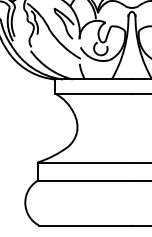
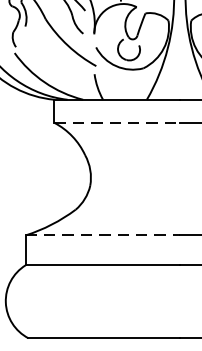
line: (94, 93) -> (118, 122), solid -> dashed
line: (85, 162) -> (104, 235), solid -> dashed

